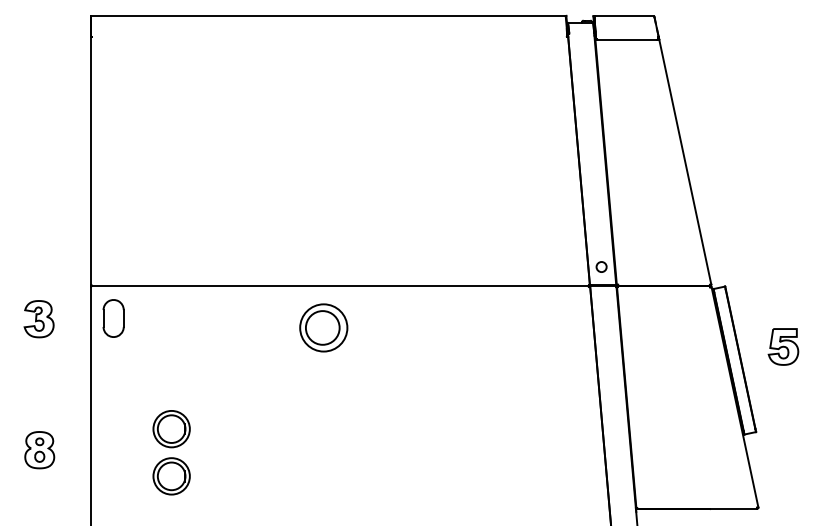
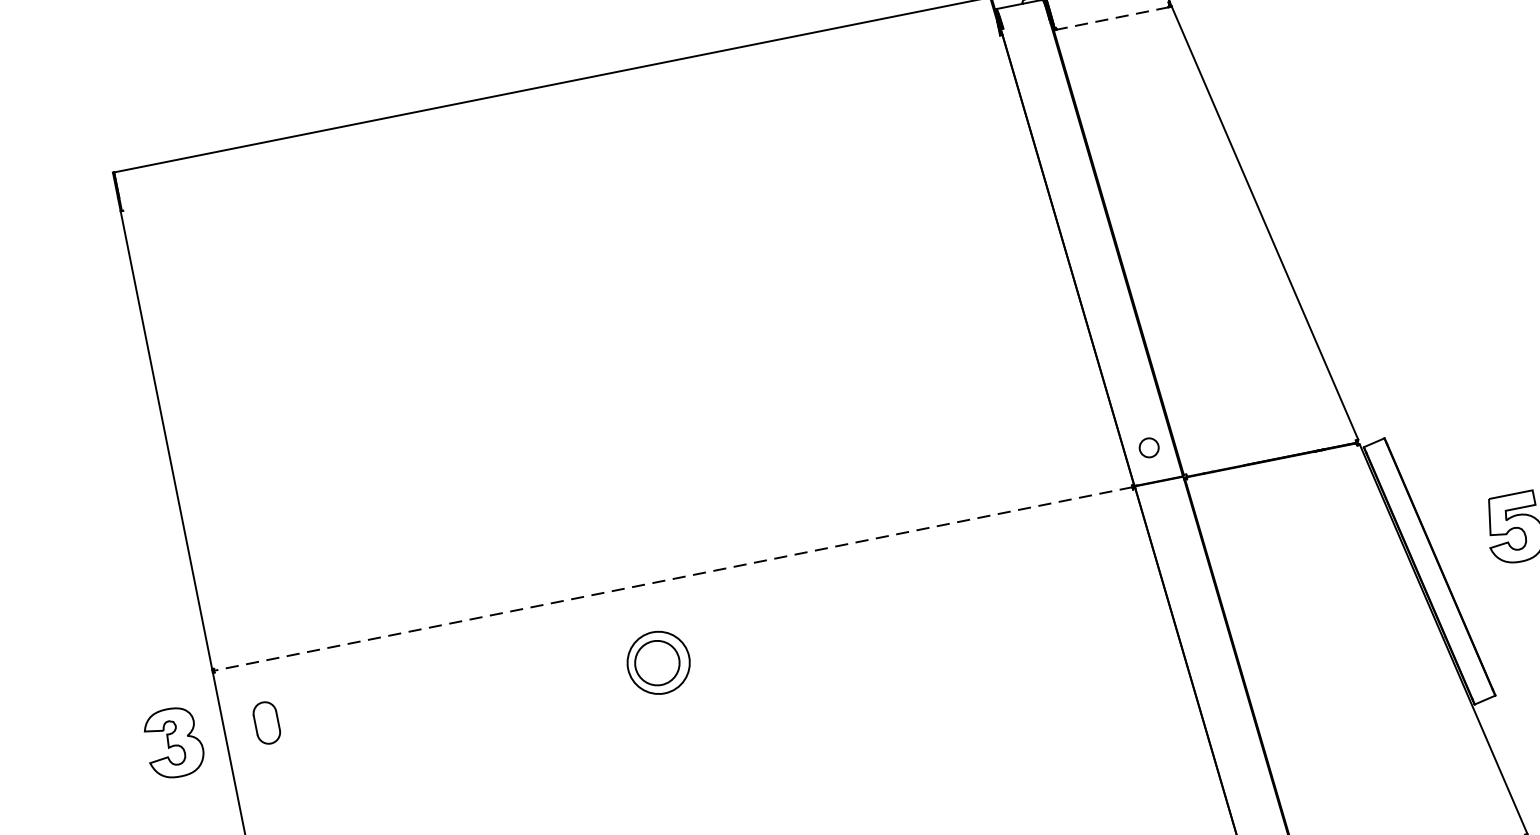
line: (627, 39) -> (1113, 18), solid -> dashed
line: (340, 285) -> (673, 578), solid -> dashed
part: (113, 318) -> (266, 723), size x0.6
part: (38, 319) -> (172, 743), moved
part: (323, 327) -> (657, 662), size x0.7

